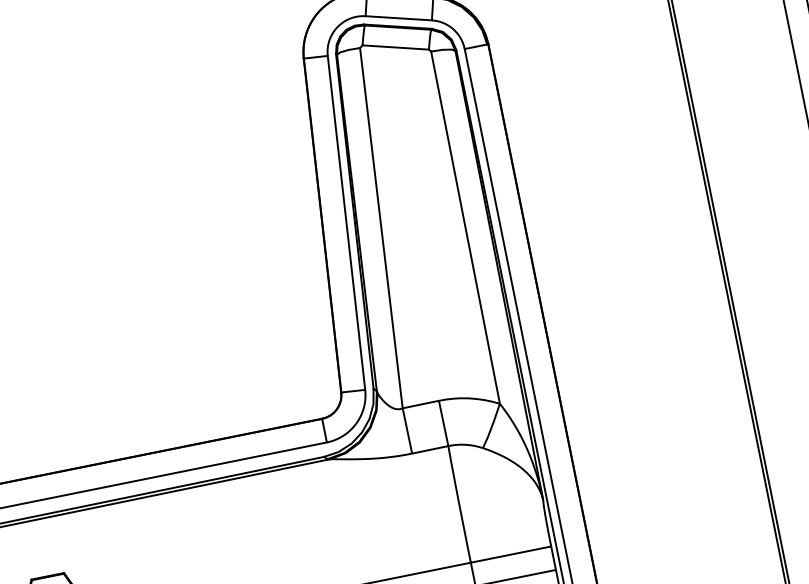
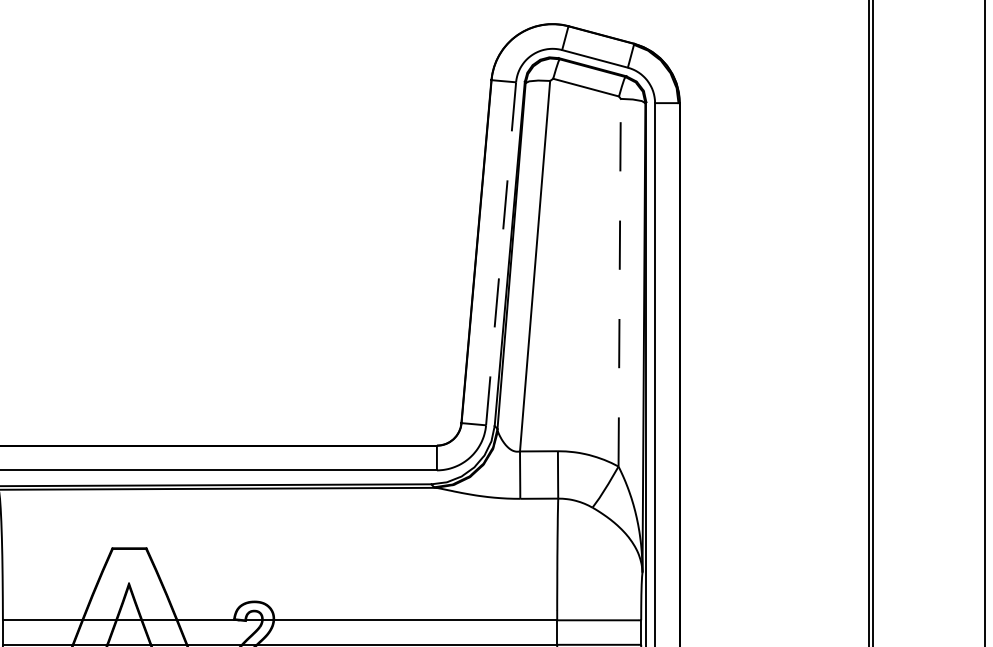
line: (347, 223) -> (501, 254), solid -> dashed
line: (465, 227) -> (619, 282), solid -> dashed

